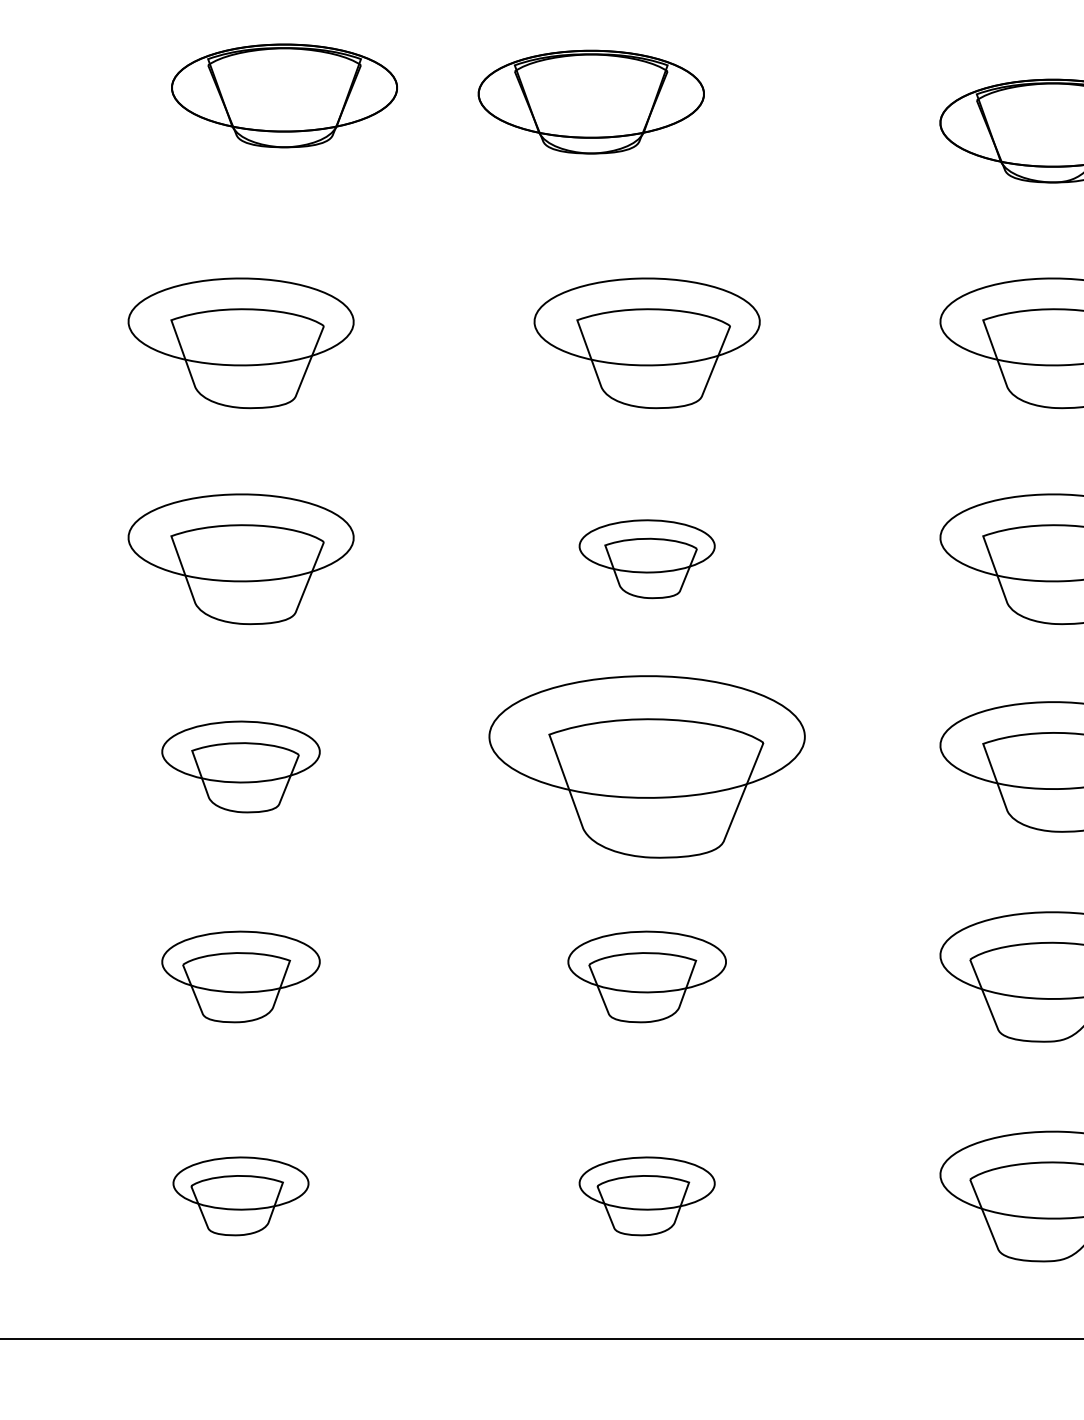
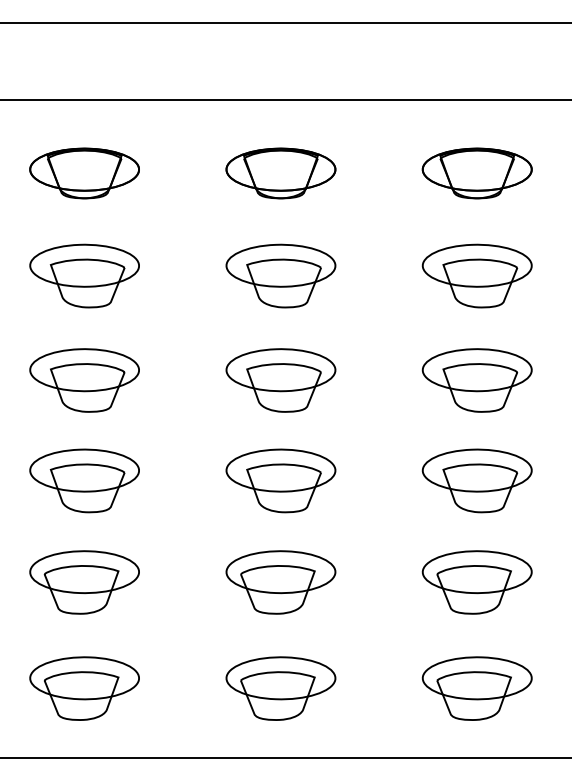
part: (284, 95) -> (84, 173), moved
part: (590, 102) -> (280, 173), moved
part: (646, 559) -> (280, 380), size x1.67
part: (240, 766) -> (84, 480), size x1.43
part: (646, 766) -> (280, 480), size x0.71
part: (240, 976) -> (84, 582), size x1.43
part: (646, 976) -> (280, 582), size x1.43
part: (240, 1196) -> (84, 688), size x1.67
part: (646, 1196) -> (280, 688), size x1.67

